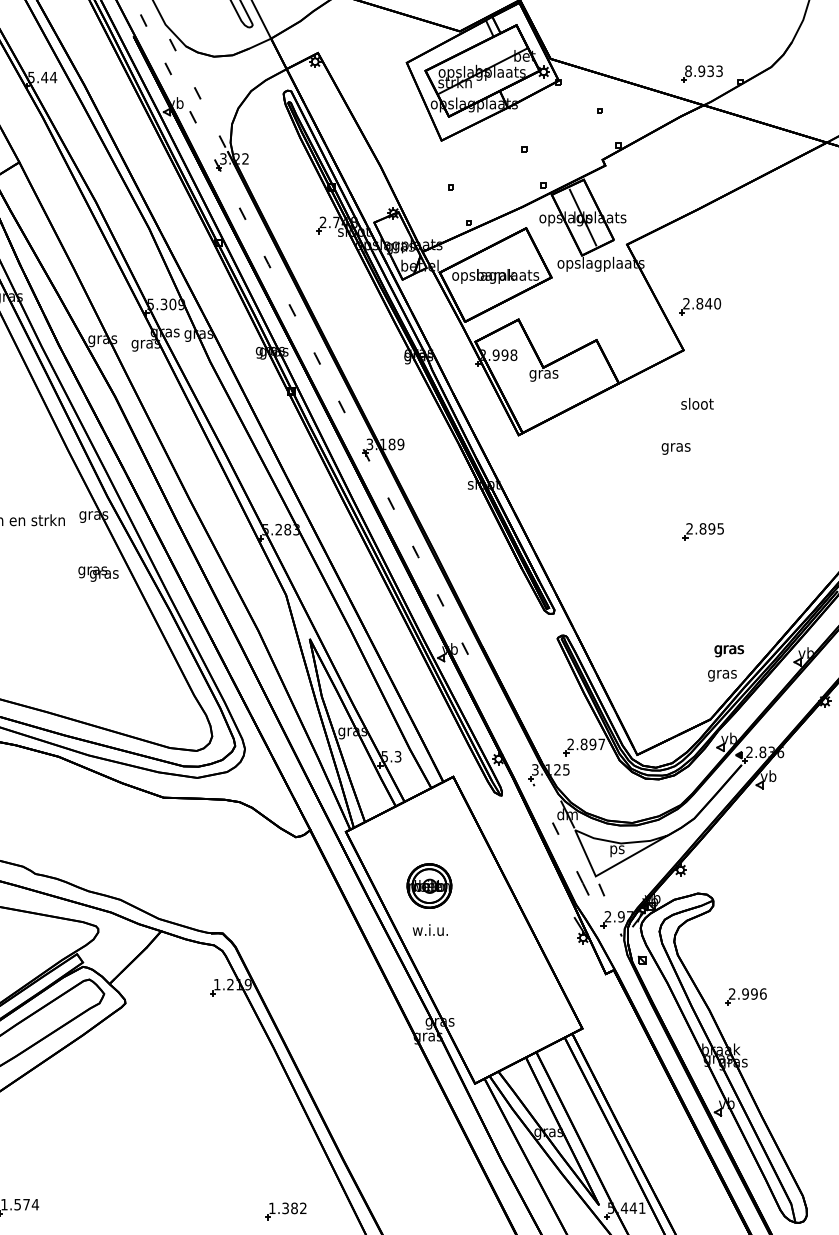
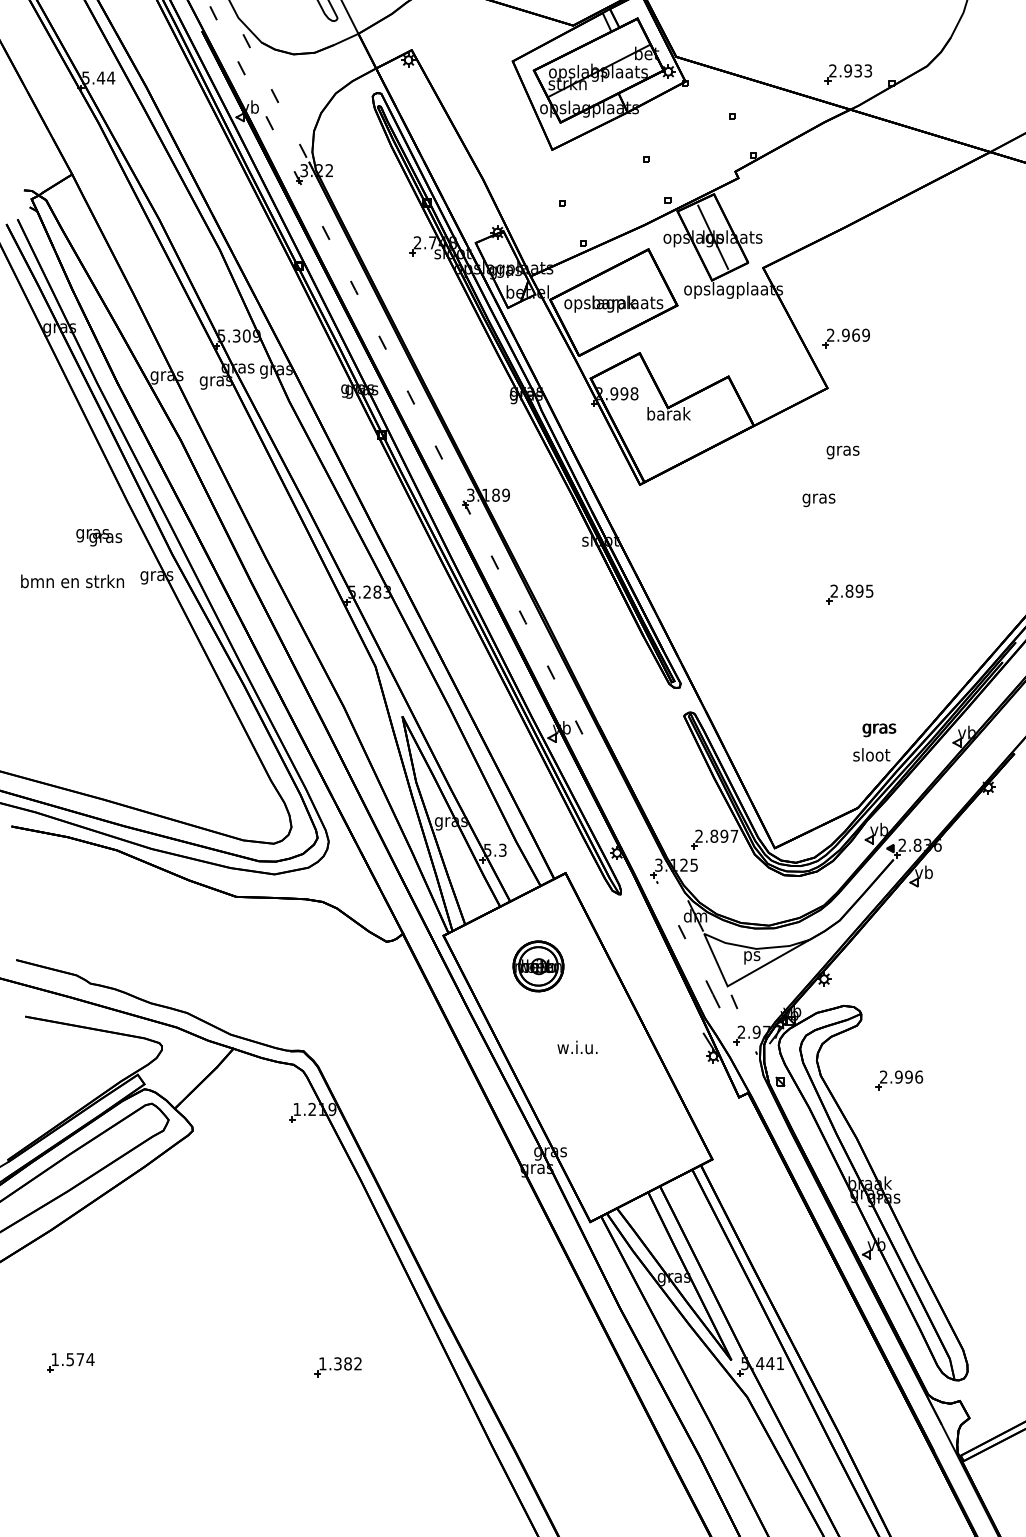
text: (688, 70) -> (832, 70), 8.933 -> 2.933
text: (708, 303) -> (855, 334), 2.840 -> 2.969
text: (543, 374) -> (668, 415), gras -> barak
text: (696, 405) -> (842, 450), sloot -> gras
text: (98, 573) -> (99, 537), moved
text: (722, 674) -> (871, 756), gras -> sloot
part: (429, 886) -> (538, 966), moved
text: (430, 930) -> (577, 1047), moved
part: (746, 997) -> (899, 1080), moved
part: (285, 1211) -> (337, 1367), moved

